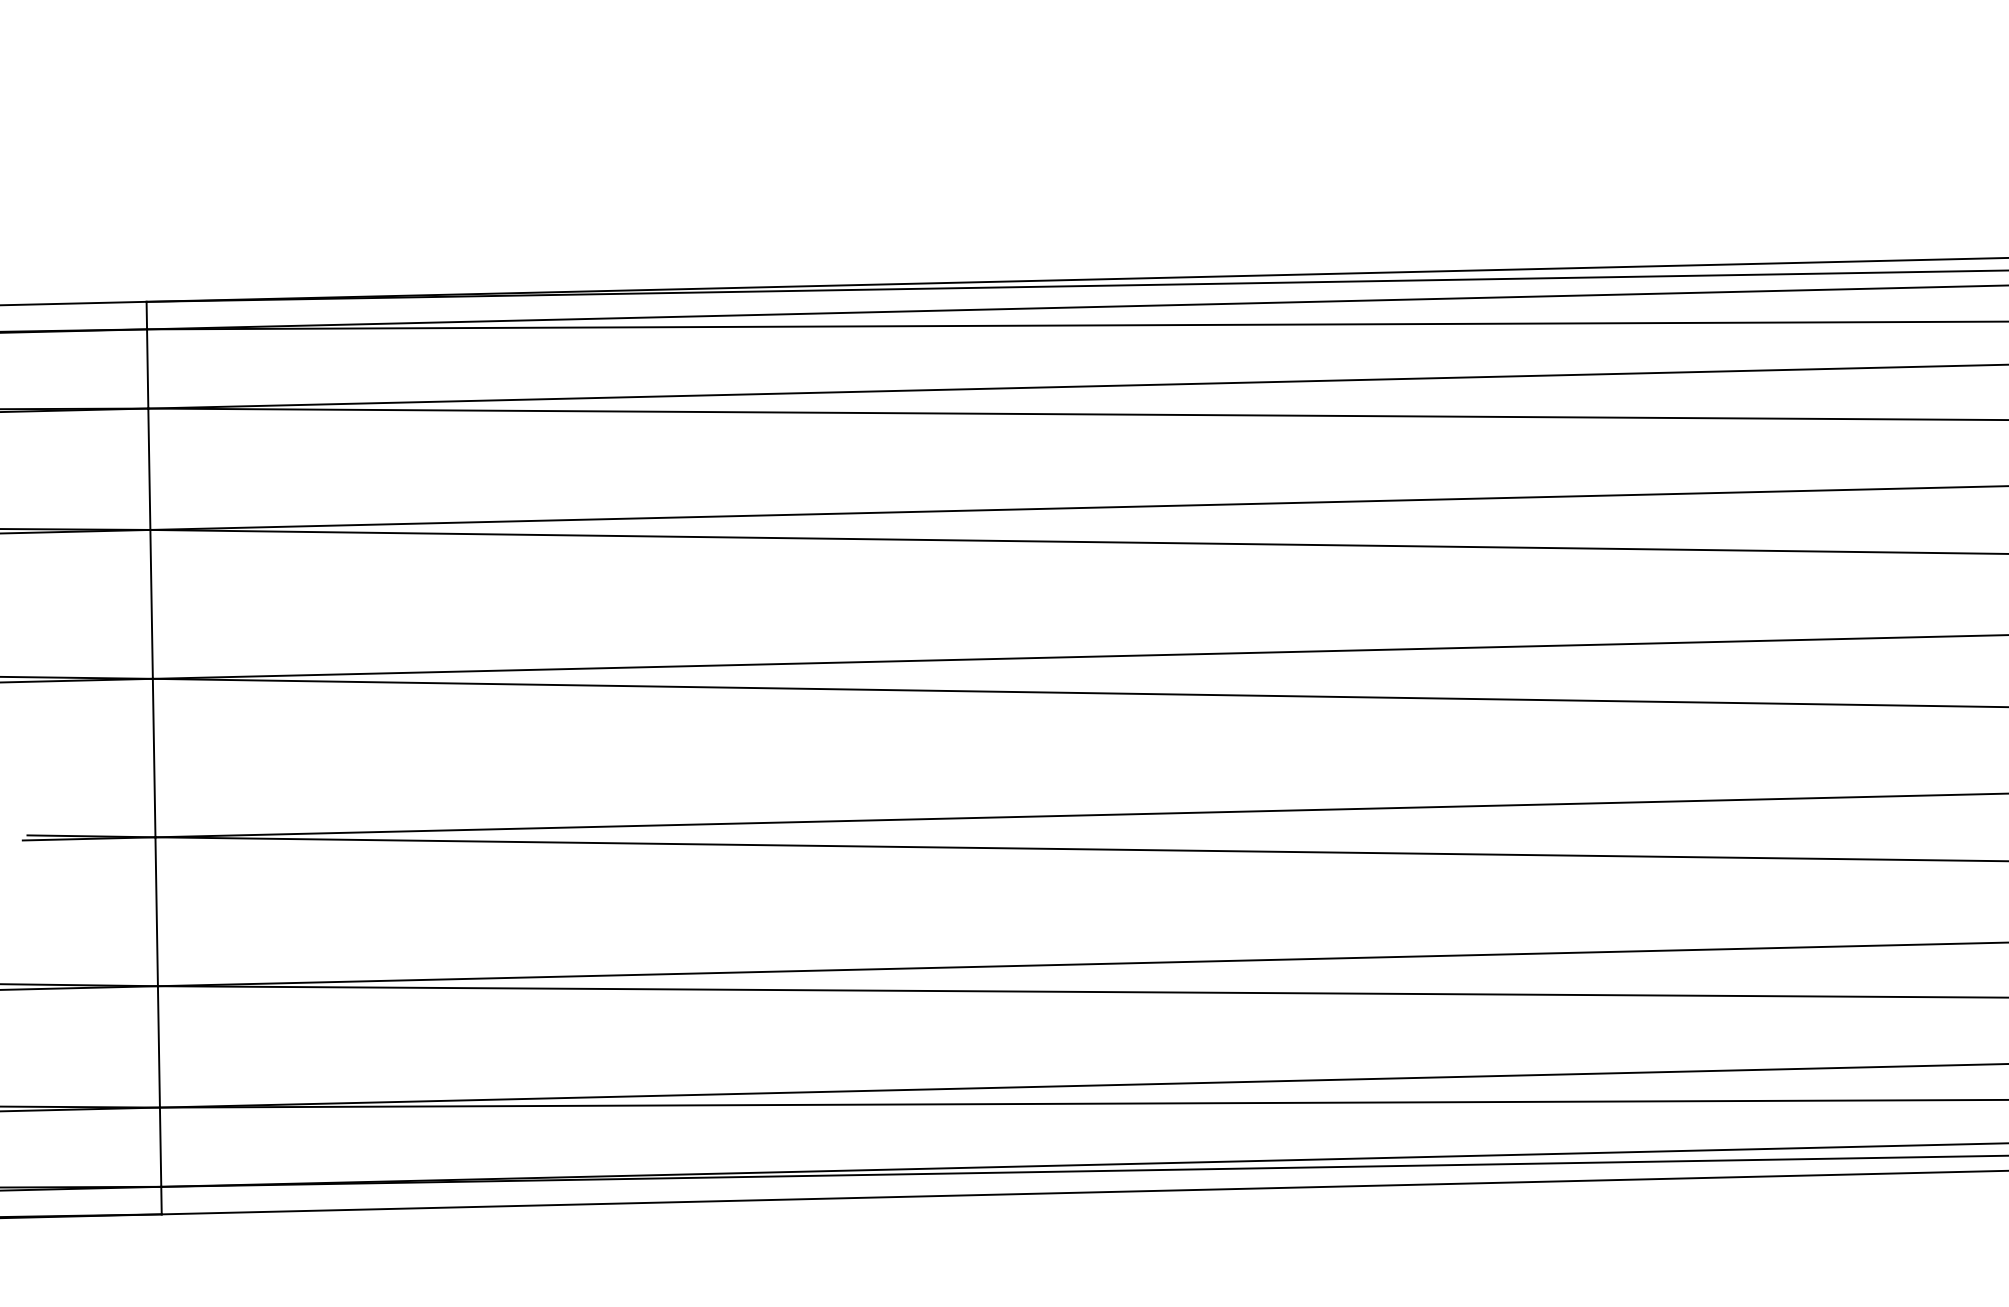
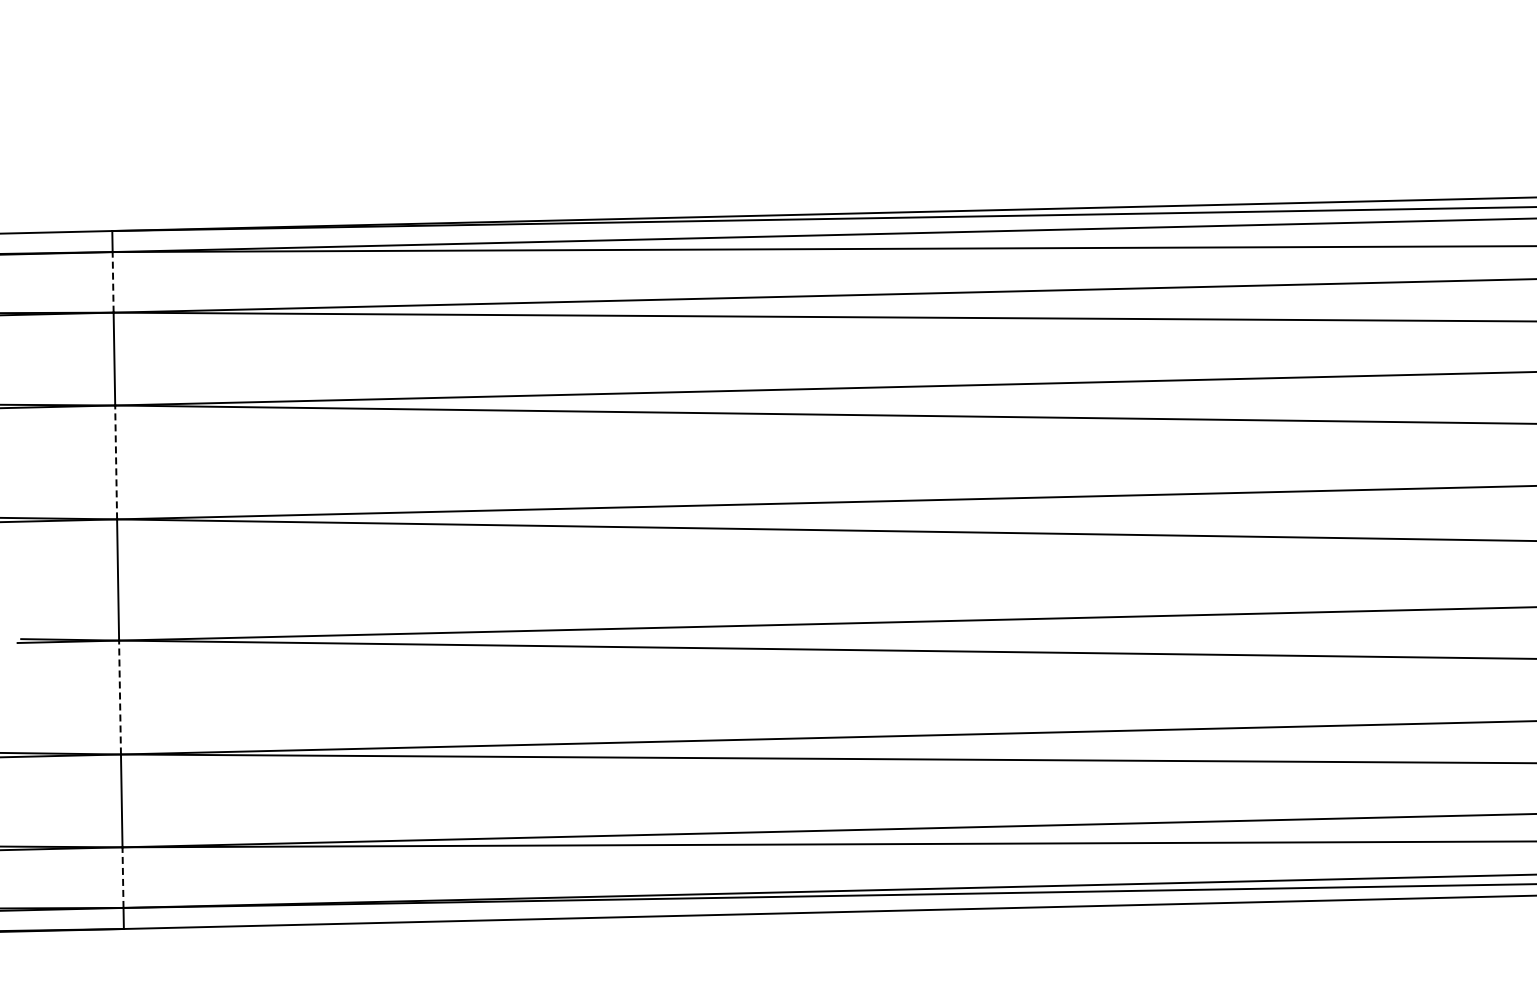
line: (148, 367) -> (113, 281), solid -> dashed
line: (152, 604) -> (116, 462), solid -> dashed
line: (157, 911) -> (120, 697), solid -> dashed
line: (161, 1147) -> (123, 877), solid -> dashed

